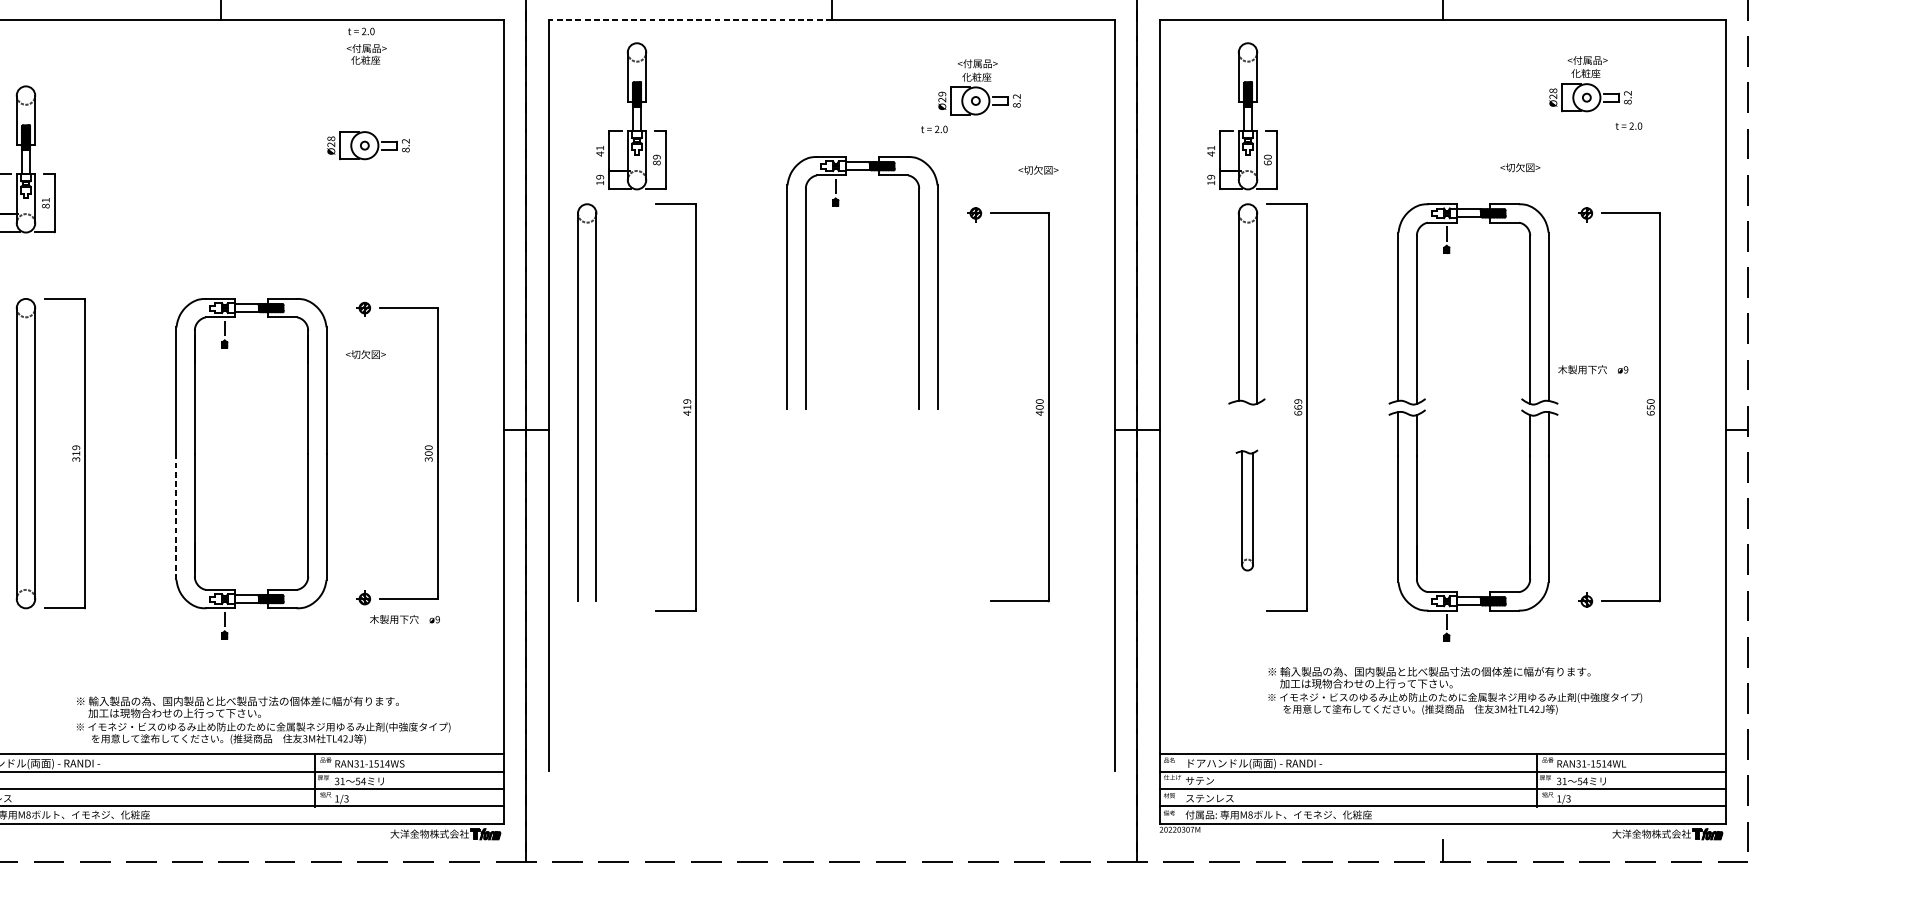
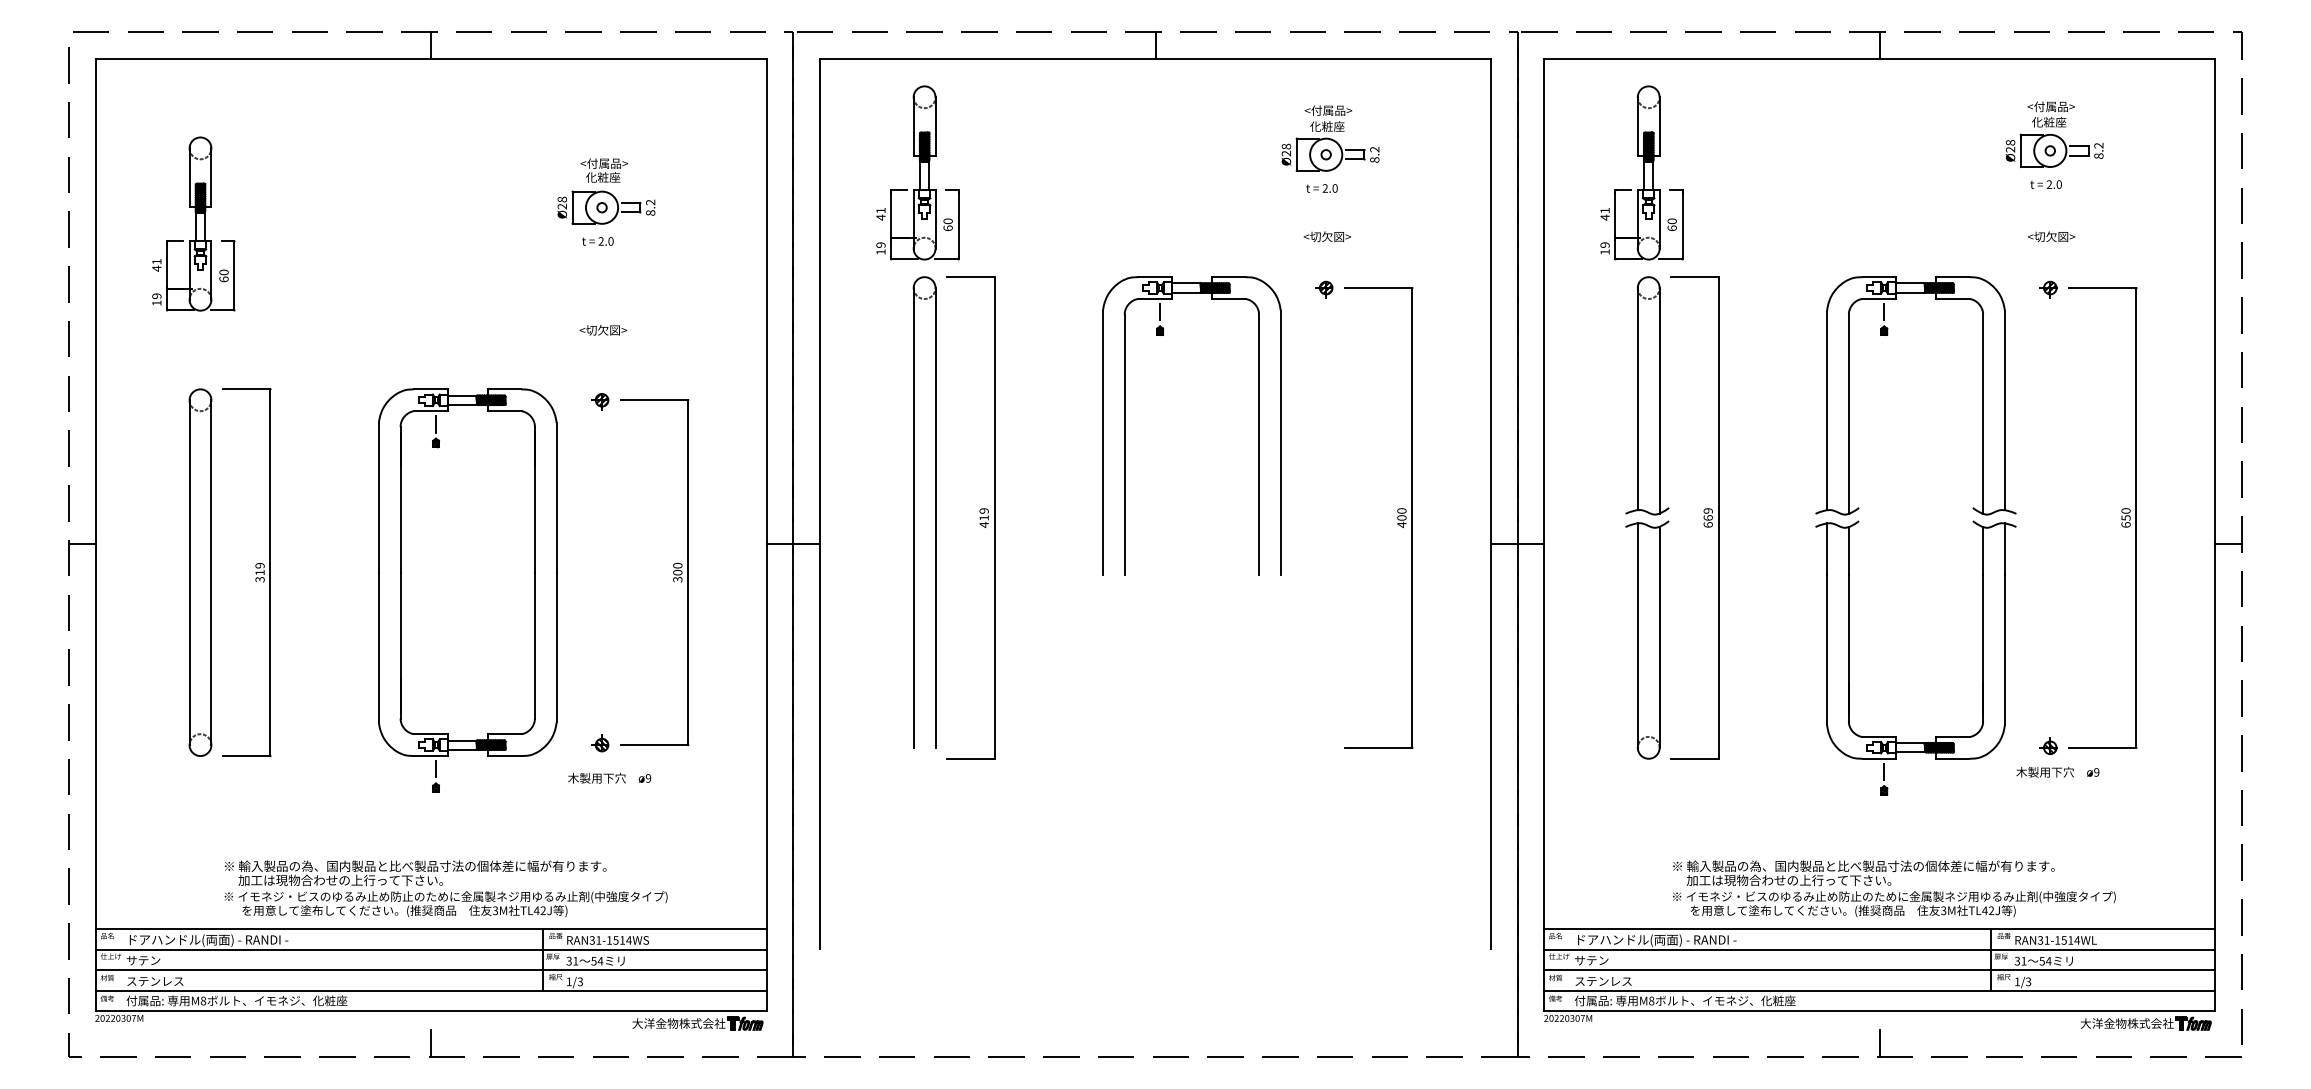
line: (690, 19) -> (987, 58), dashed -> solid
text: (360, 31) -> (597, 241), moved
text: (366, 54) -> (603, 170), moved
text: (942, 93) -> (1286, 146), Ø29 -> Ø28
text: (1628, 126) -> (2045, 184), moved
text: (933, 129) -> (1321, 188), moved
text: (656, 159) -> (947, 224), 89 -> 60
text: (1520, 167) -> (2051, 236), moved
text: (1037, 169) -> (1326, 236), moved
text: (45, 202) -> (223, 275), 81 -> 60
part: (806, 282) -> (1125, 425), moved
text: (365, 354) -> (602, 330), moved
text: (1592, 369) -> (2057, 772), moved
part: (578, 402) -> (914, 512), moved
part: (1246, 509) -> (1647, 639), size x1.67
line: (176, 516) -> (378, 647), dashed -> solid
text: (404, 619) -> (609, 778), moved
text: (1455, 690) -> (1894, 888), moved
text: (263, 720) -> (445, 888), moved
line: (220, 850) -> (431, 1043), added

